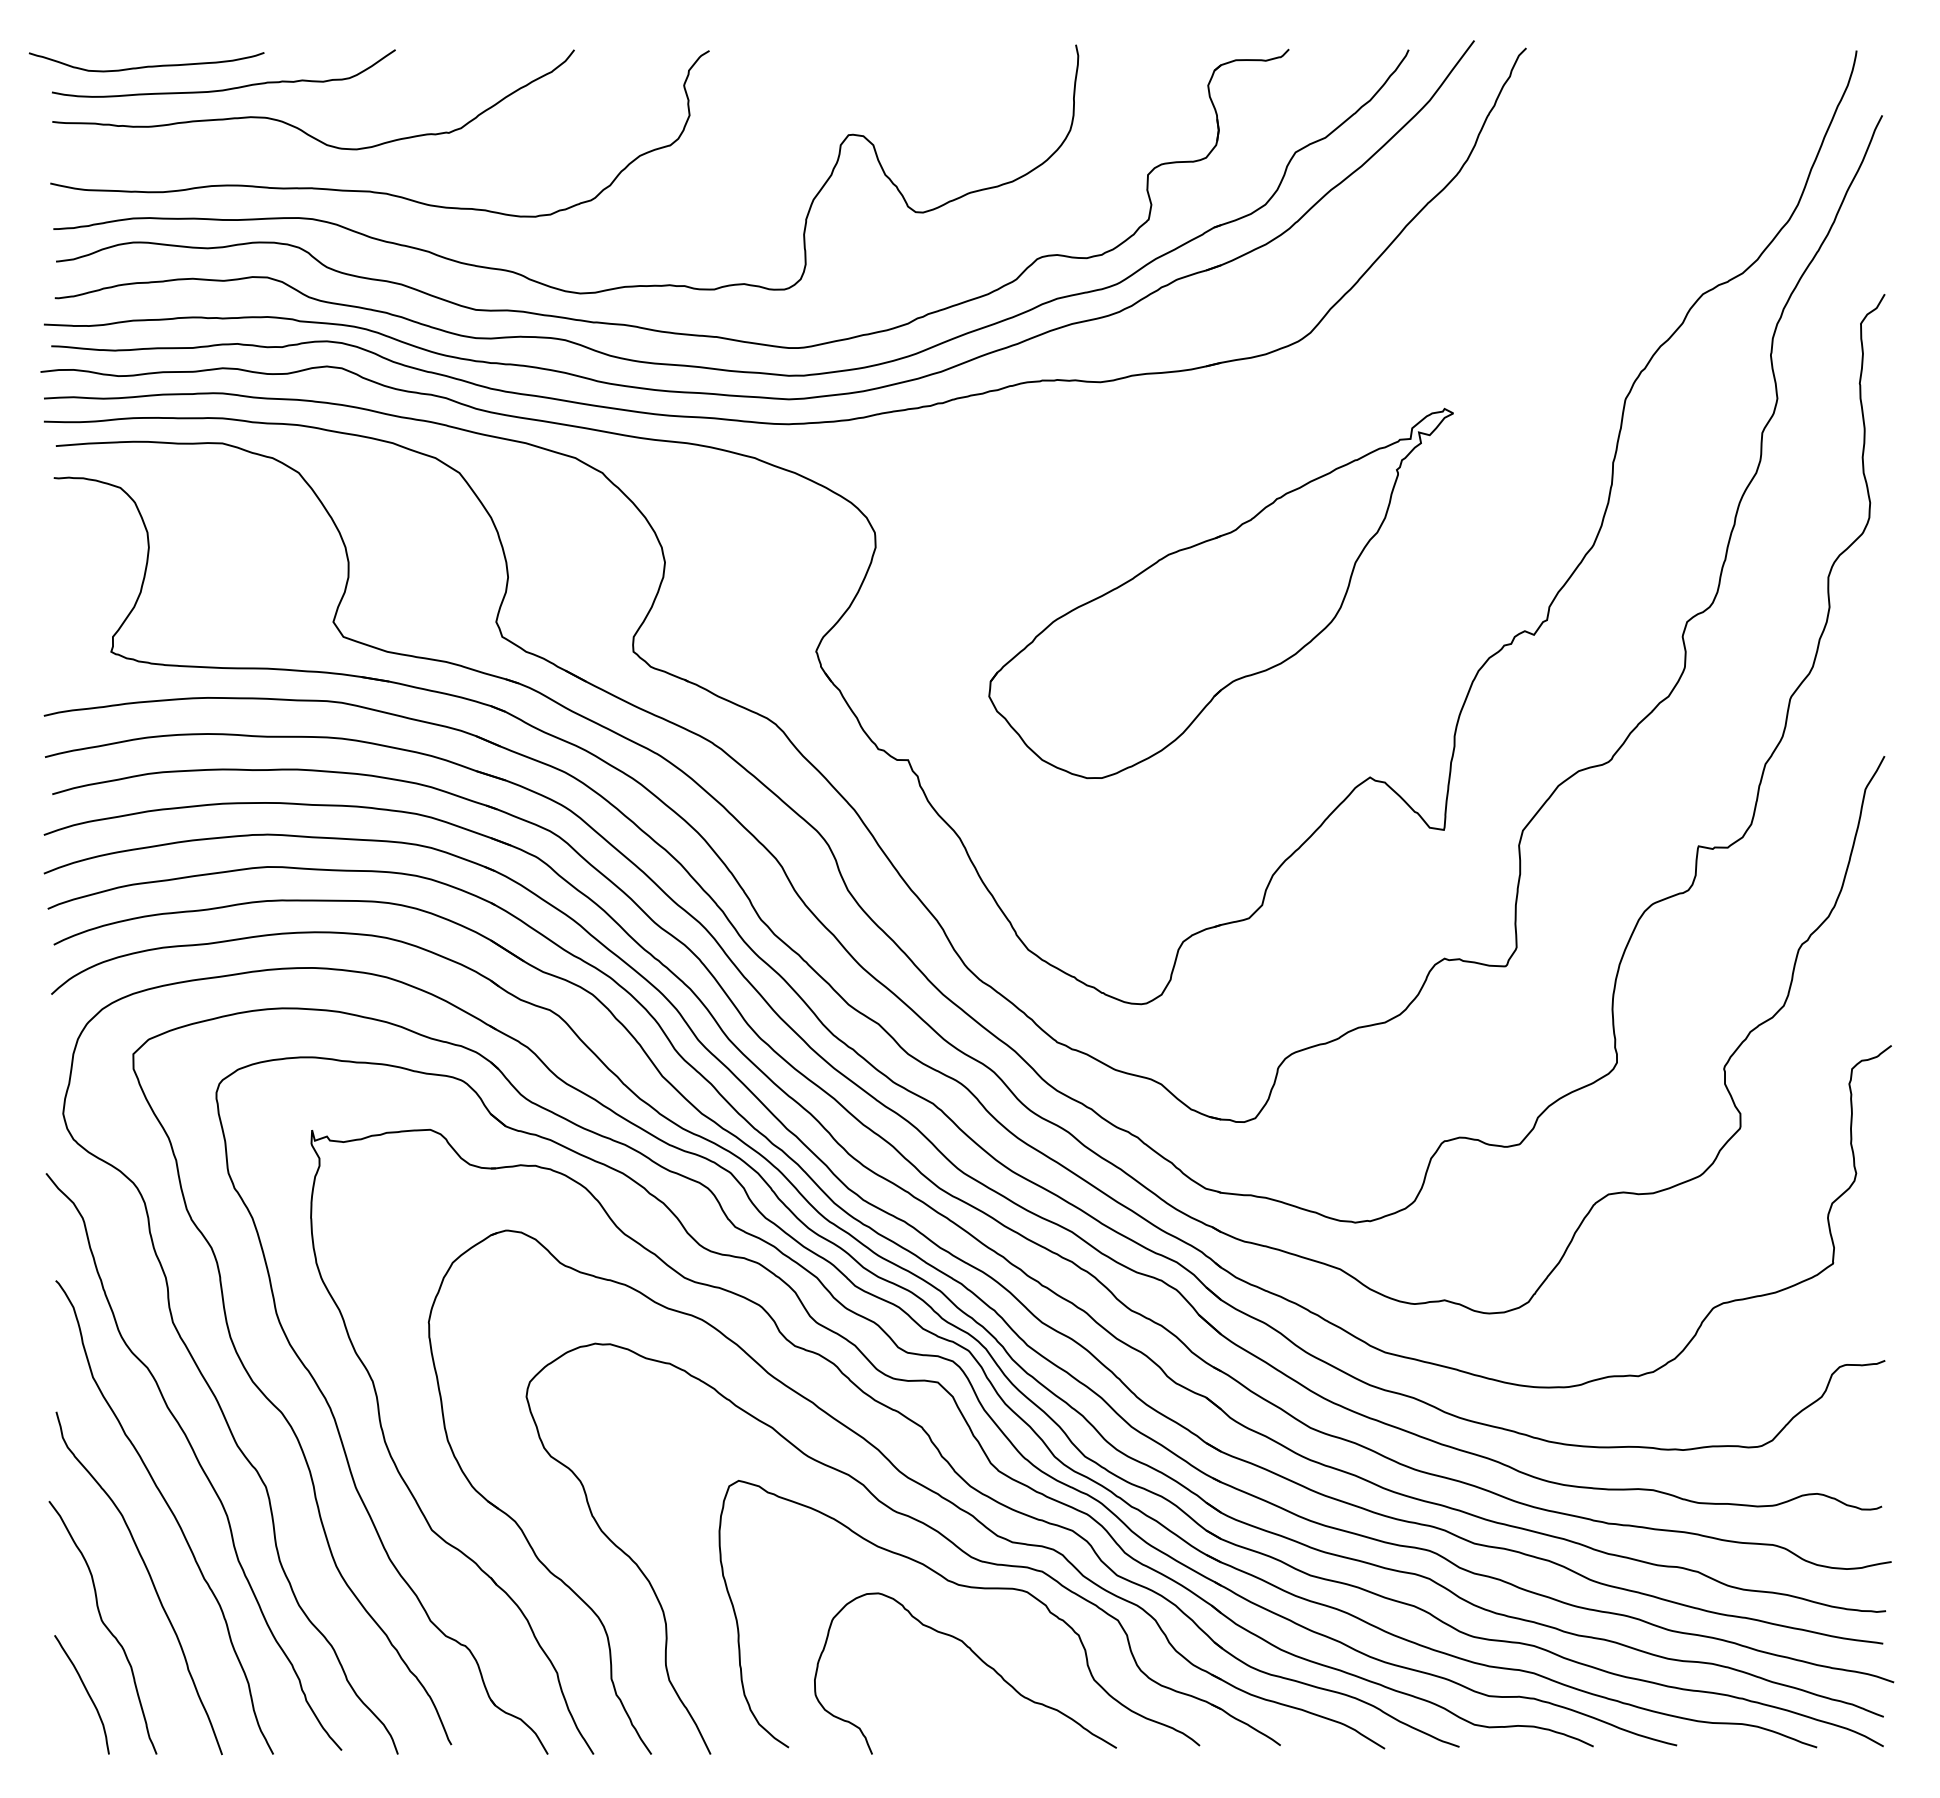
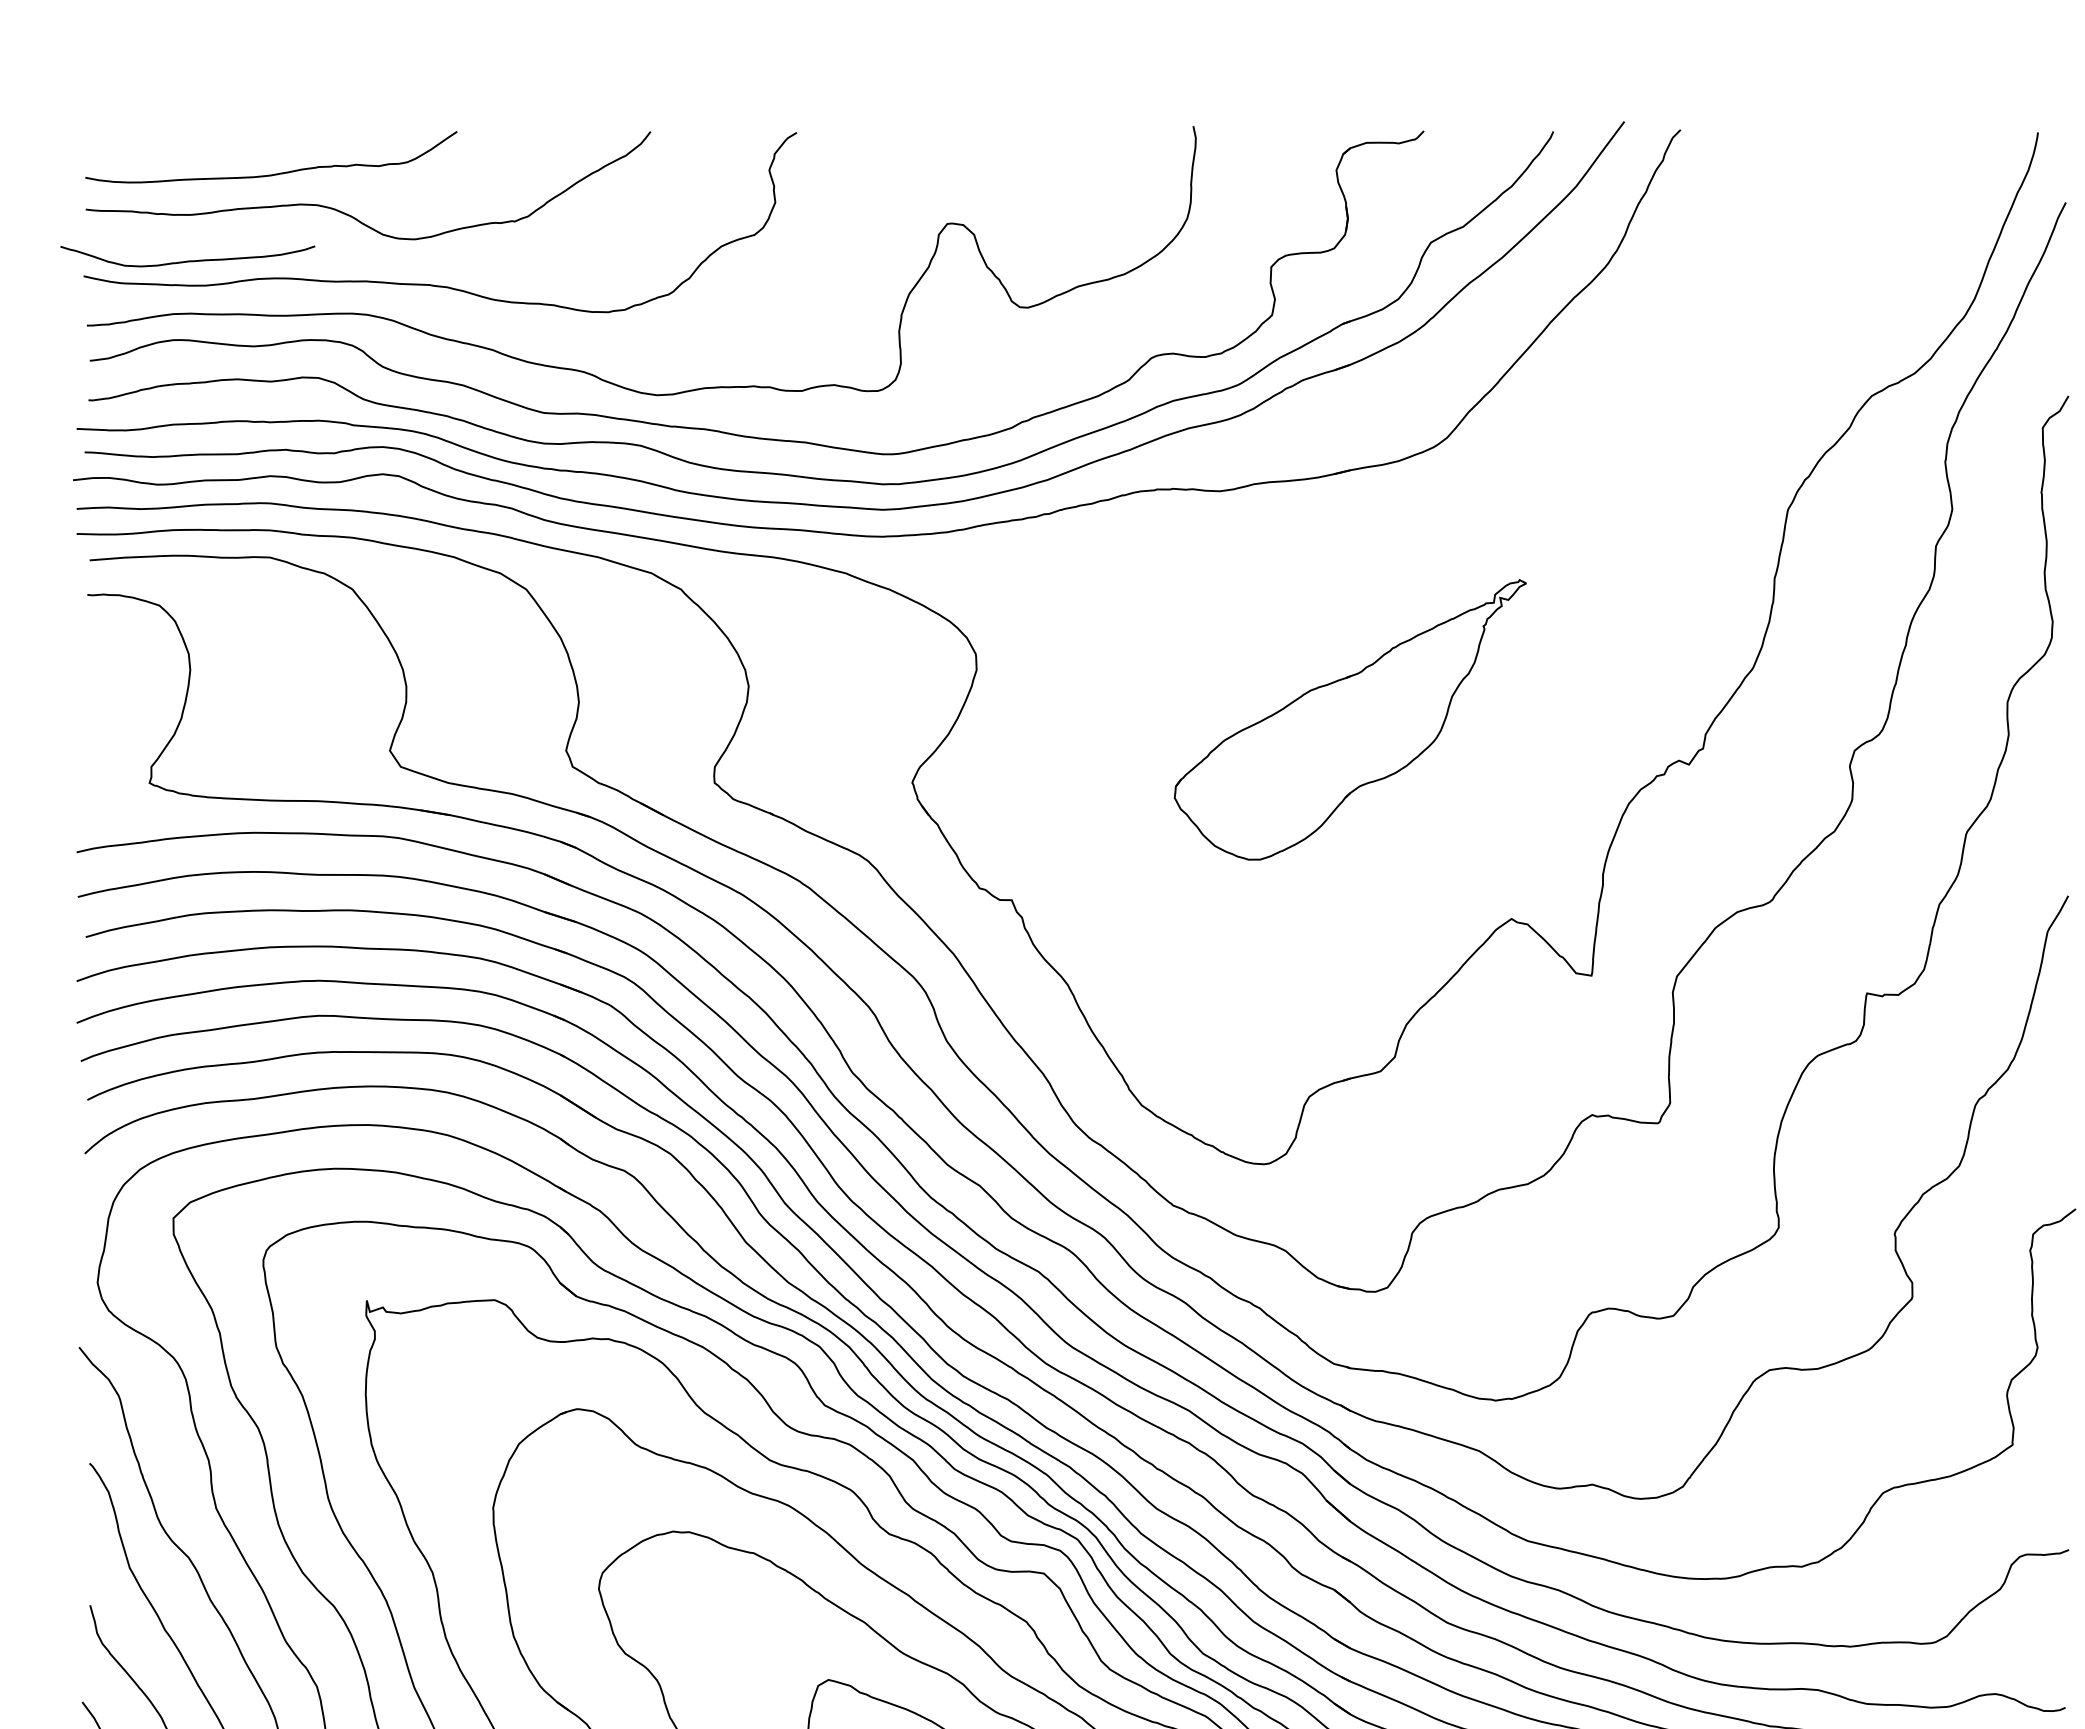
curve: (147, 65) -> (188, 260), moved
part: (1220, 593) -> (1349, 719), size x0.7

